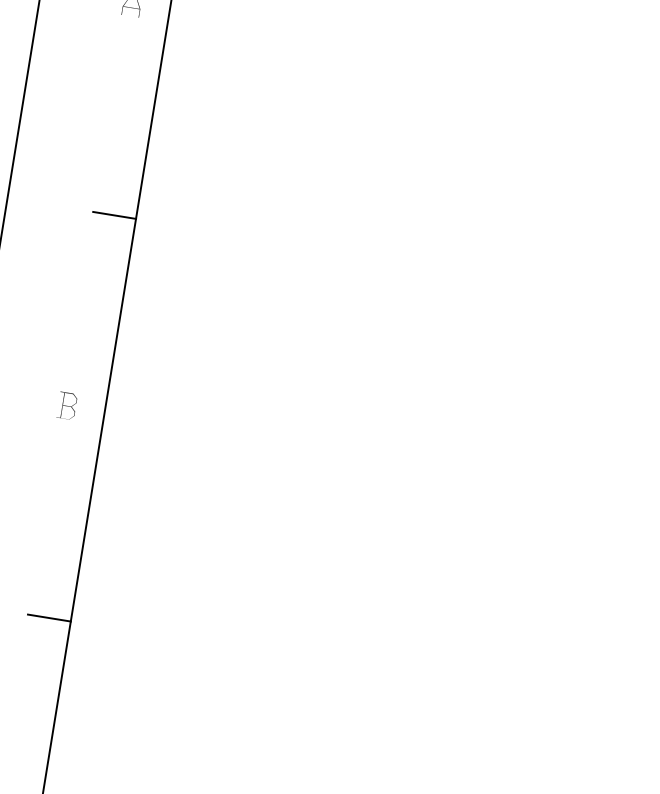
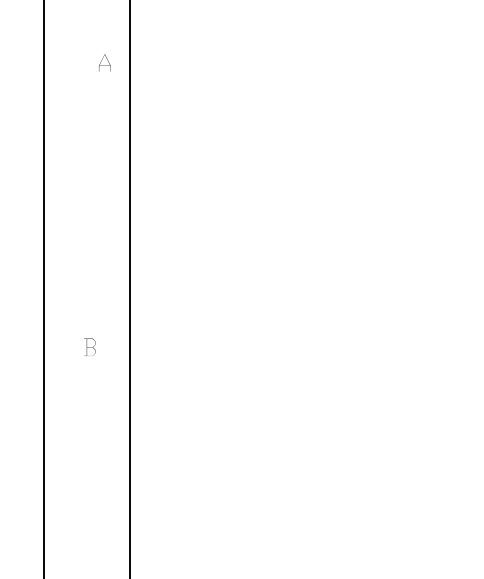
line: (114, 215) -> (115, 203), removed
part: (66, 404) -> (89, 346), moved
line: (48, 618) -> (115, 474), removed

